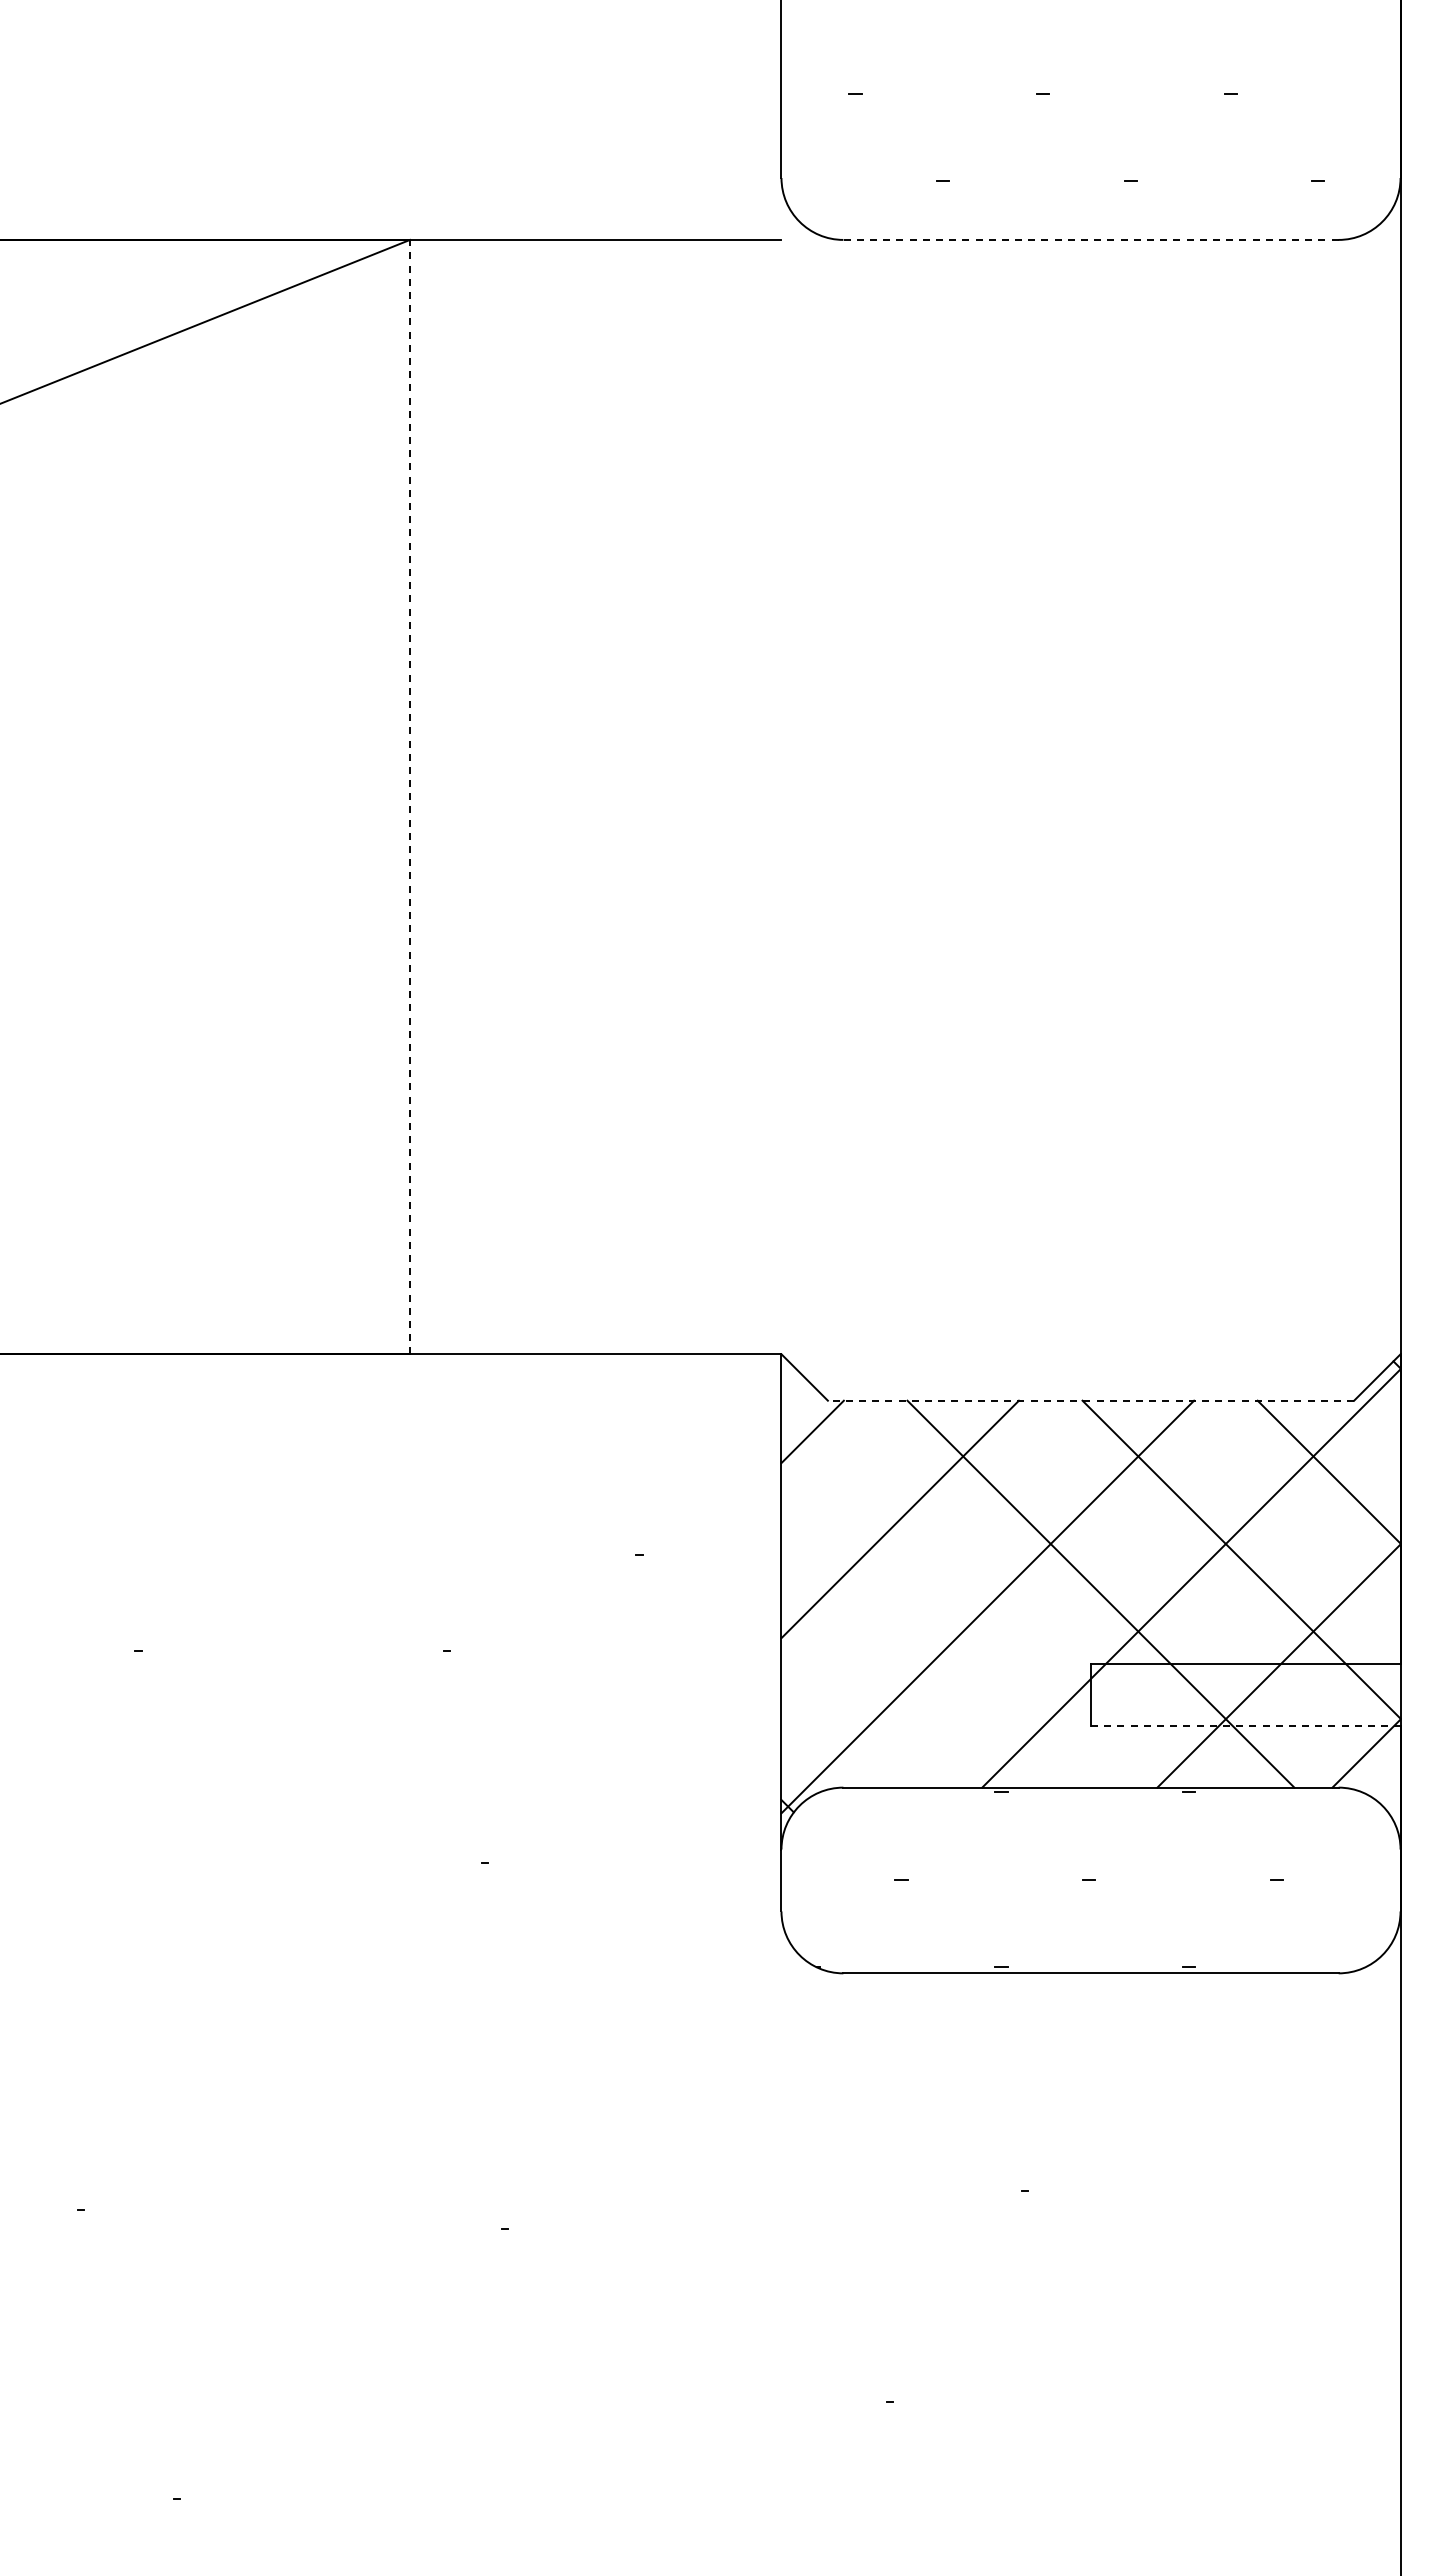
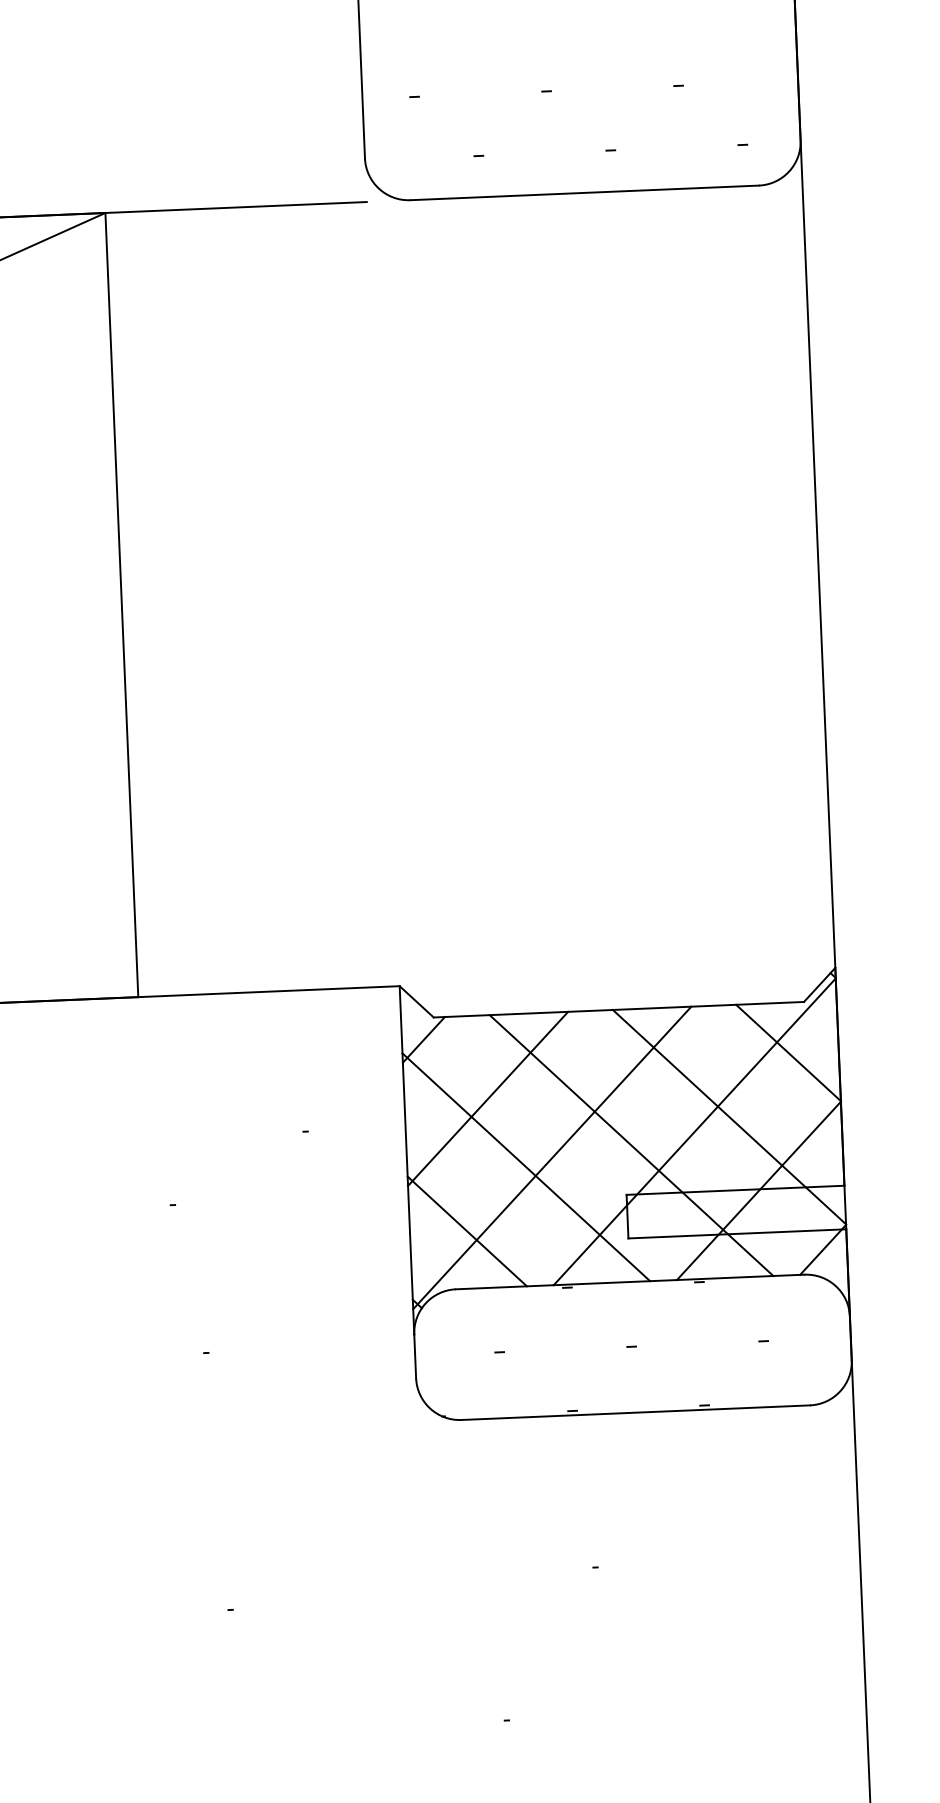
line: (1091, 239) -> (584, 192), dashed -> solid
line: (410, 796) -> (122, 604), dashed -> solid
line: (1090, 1400) -> (618, 1009), dashed -> solid
line: (950, 1618) -> (526, 1167), added
line: (862, 1705) -> (467, 1230), added
line: (1245, 1725) -> (737, 1233), dashed -> solid

